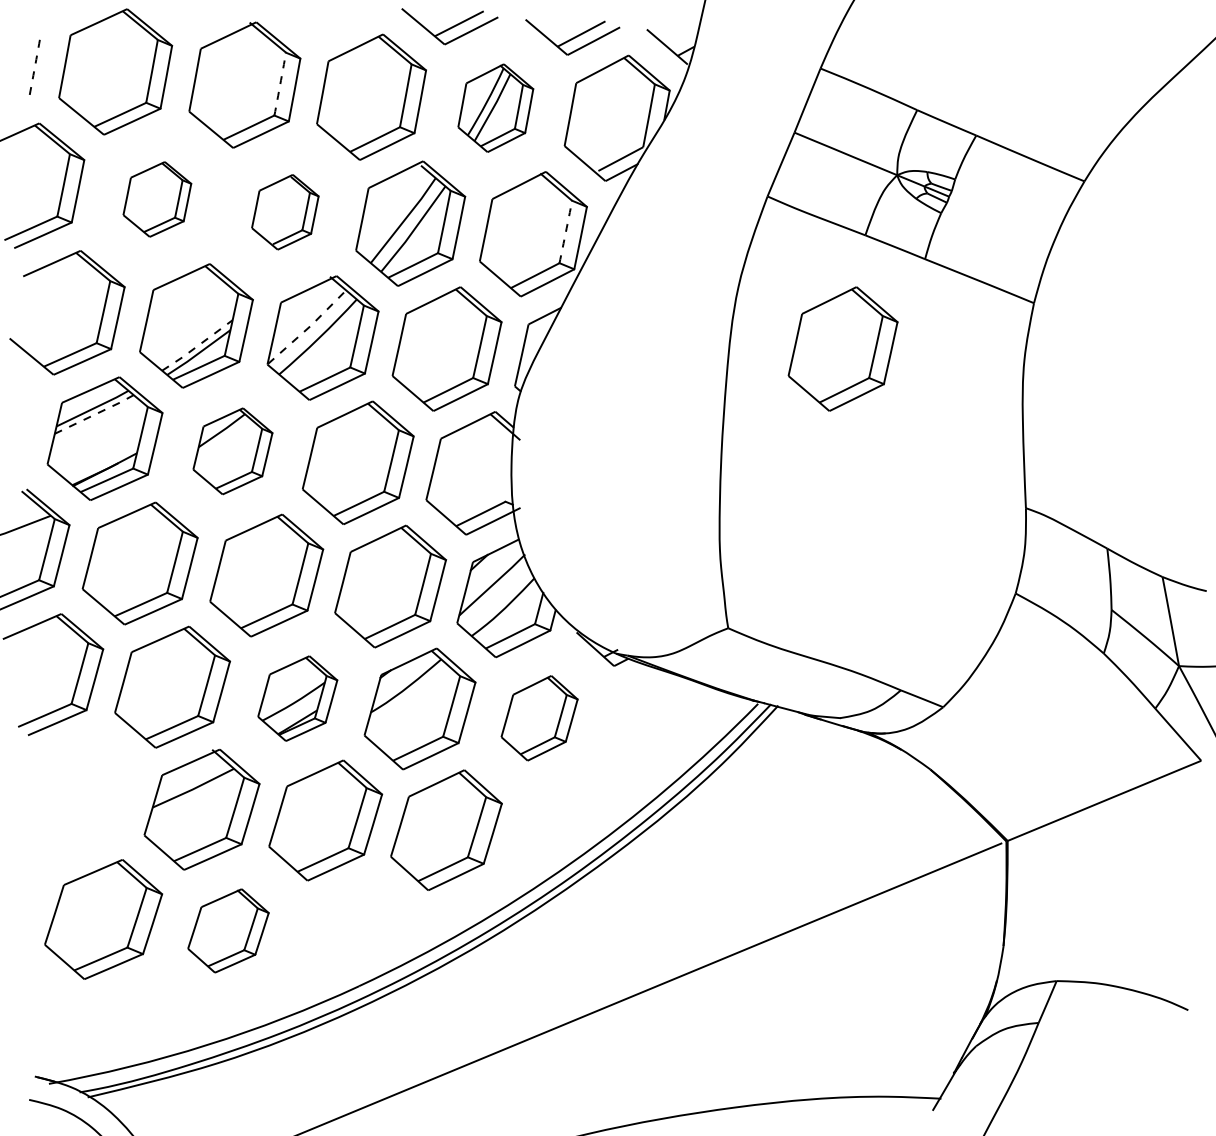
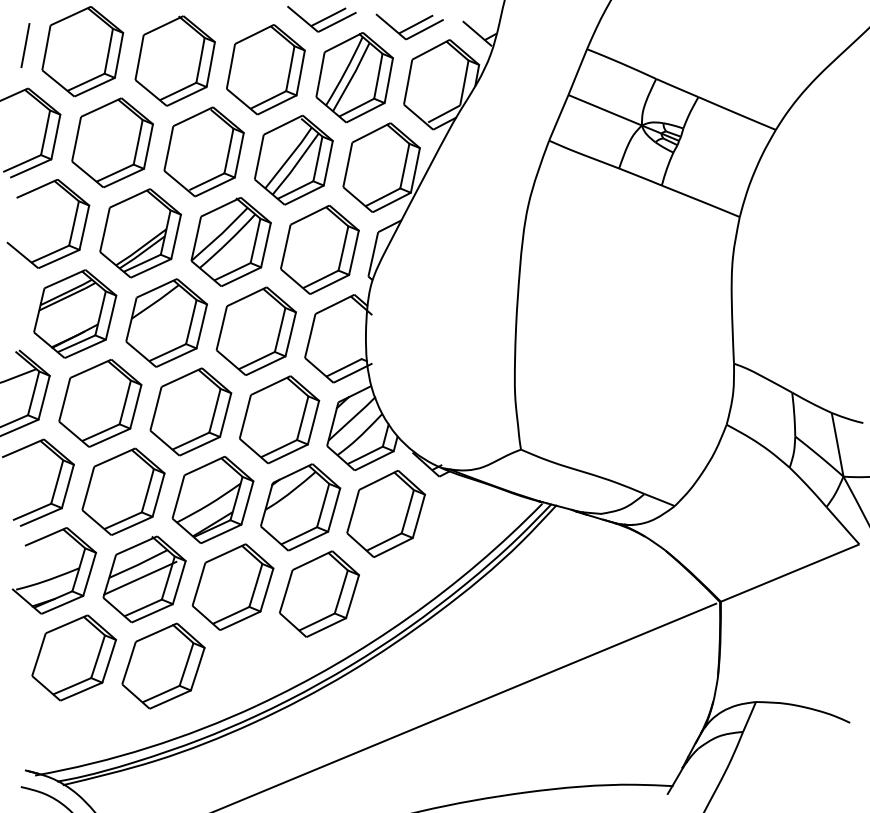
arc: (35, 63) -> (25, 45), dashed -> solid
arc: (280, 84) -> (200, 60), dashed -> solid
part: (495, 107) -> (354, 77), size x1.43
part: (157, 199) -> (112, 142), size x1.67
part: (285, 212) -> (204, 152), size x1.67
arc: (565, 231) -> (404, 165), dashed -> solid
line: (309, 327) -> (221, 234), dashed -> solid
line: (197, 346) -> (141, 248), dashed -> solid
part: (842, 348) -> (602, 249), removed
line: (95, 414) -> (68, 296), dashed -> solid
part: (232, 451) -> (166, 323), size x1.43
part: (297, 698) -> (212, 499), size x1.43
part: (539, 718) -> (385, 514), size x1.43
part: (78, 805) -> (56, 576), added
line: (195, 807) -> (139, 577), added
part: (228, 930) -> (163, 665), size x1.43

